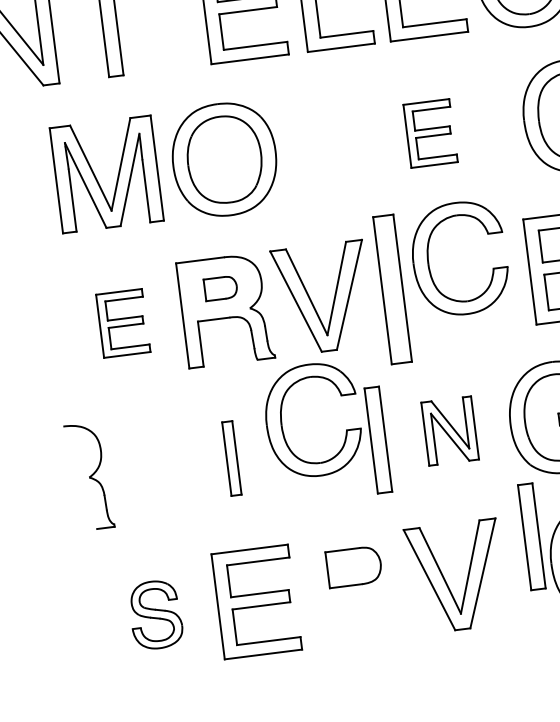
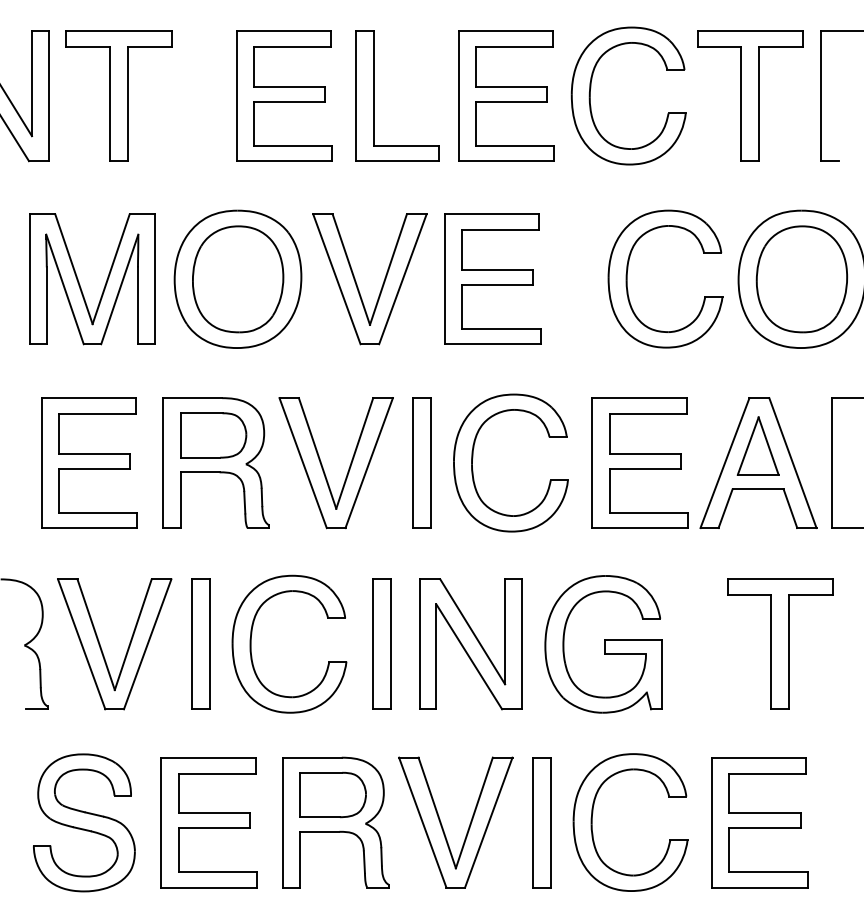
part: (430, 132) -> (492, 278), size x1.67
part: (321, 151) -> (357, 284), added
part: (428, 258) -> (473, 458), moved
part: (220, 288) -> (213, 435), size x1.67
part: (391, 289) -> (421, 462), size x0.71
part: (123, 322) -> (89, 462), size x1.67
part: (282, 423) -> (251, 643), moved
part: (449, 431) -> (470, 644), size x1.67
part: (231, 457) -> (200, 643), size x1.43
part: (152, 472) -> (102, 649), added
part: (531, 536) -> (541, 822), moved
part: (358, 588) -> (335, 822), added
part: (155, 614) -> (84, 822), size x1.67

